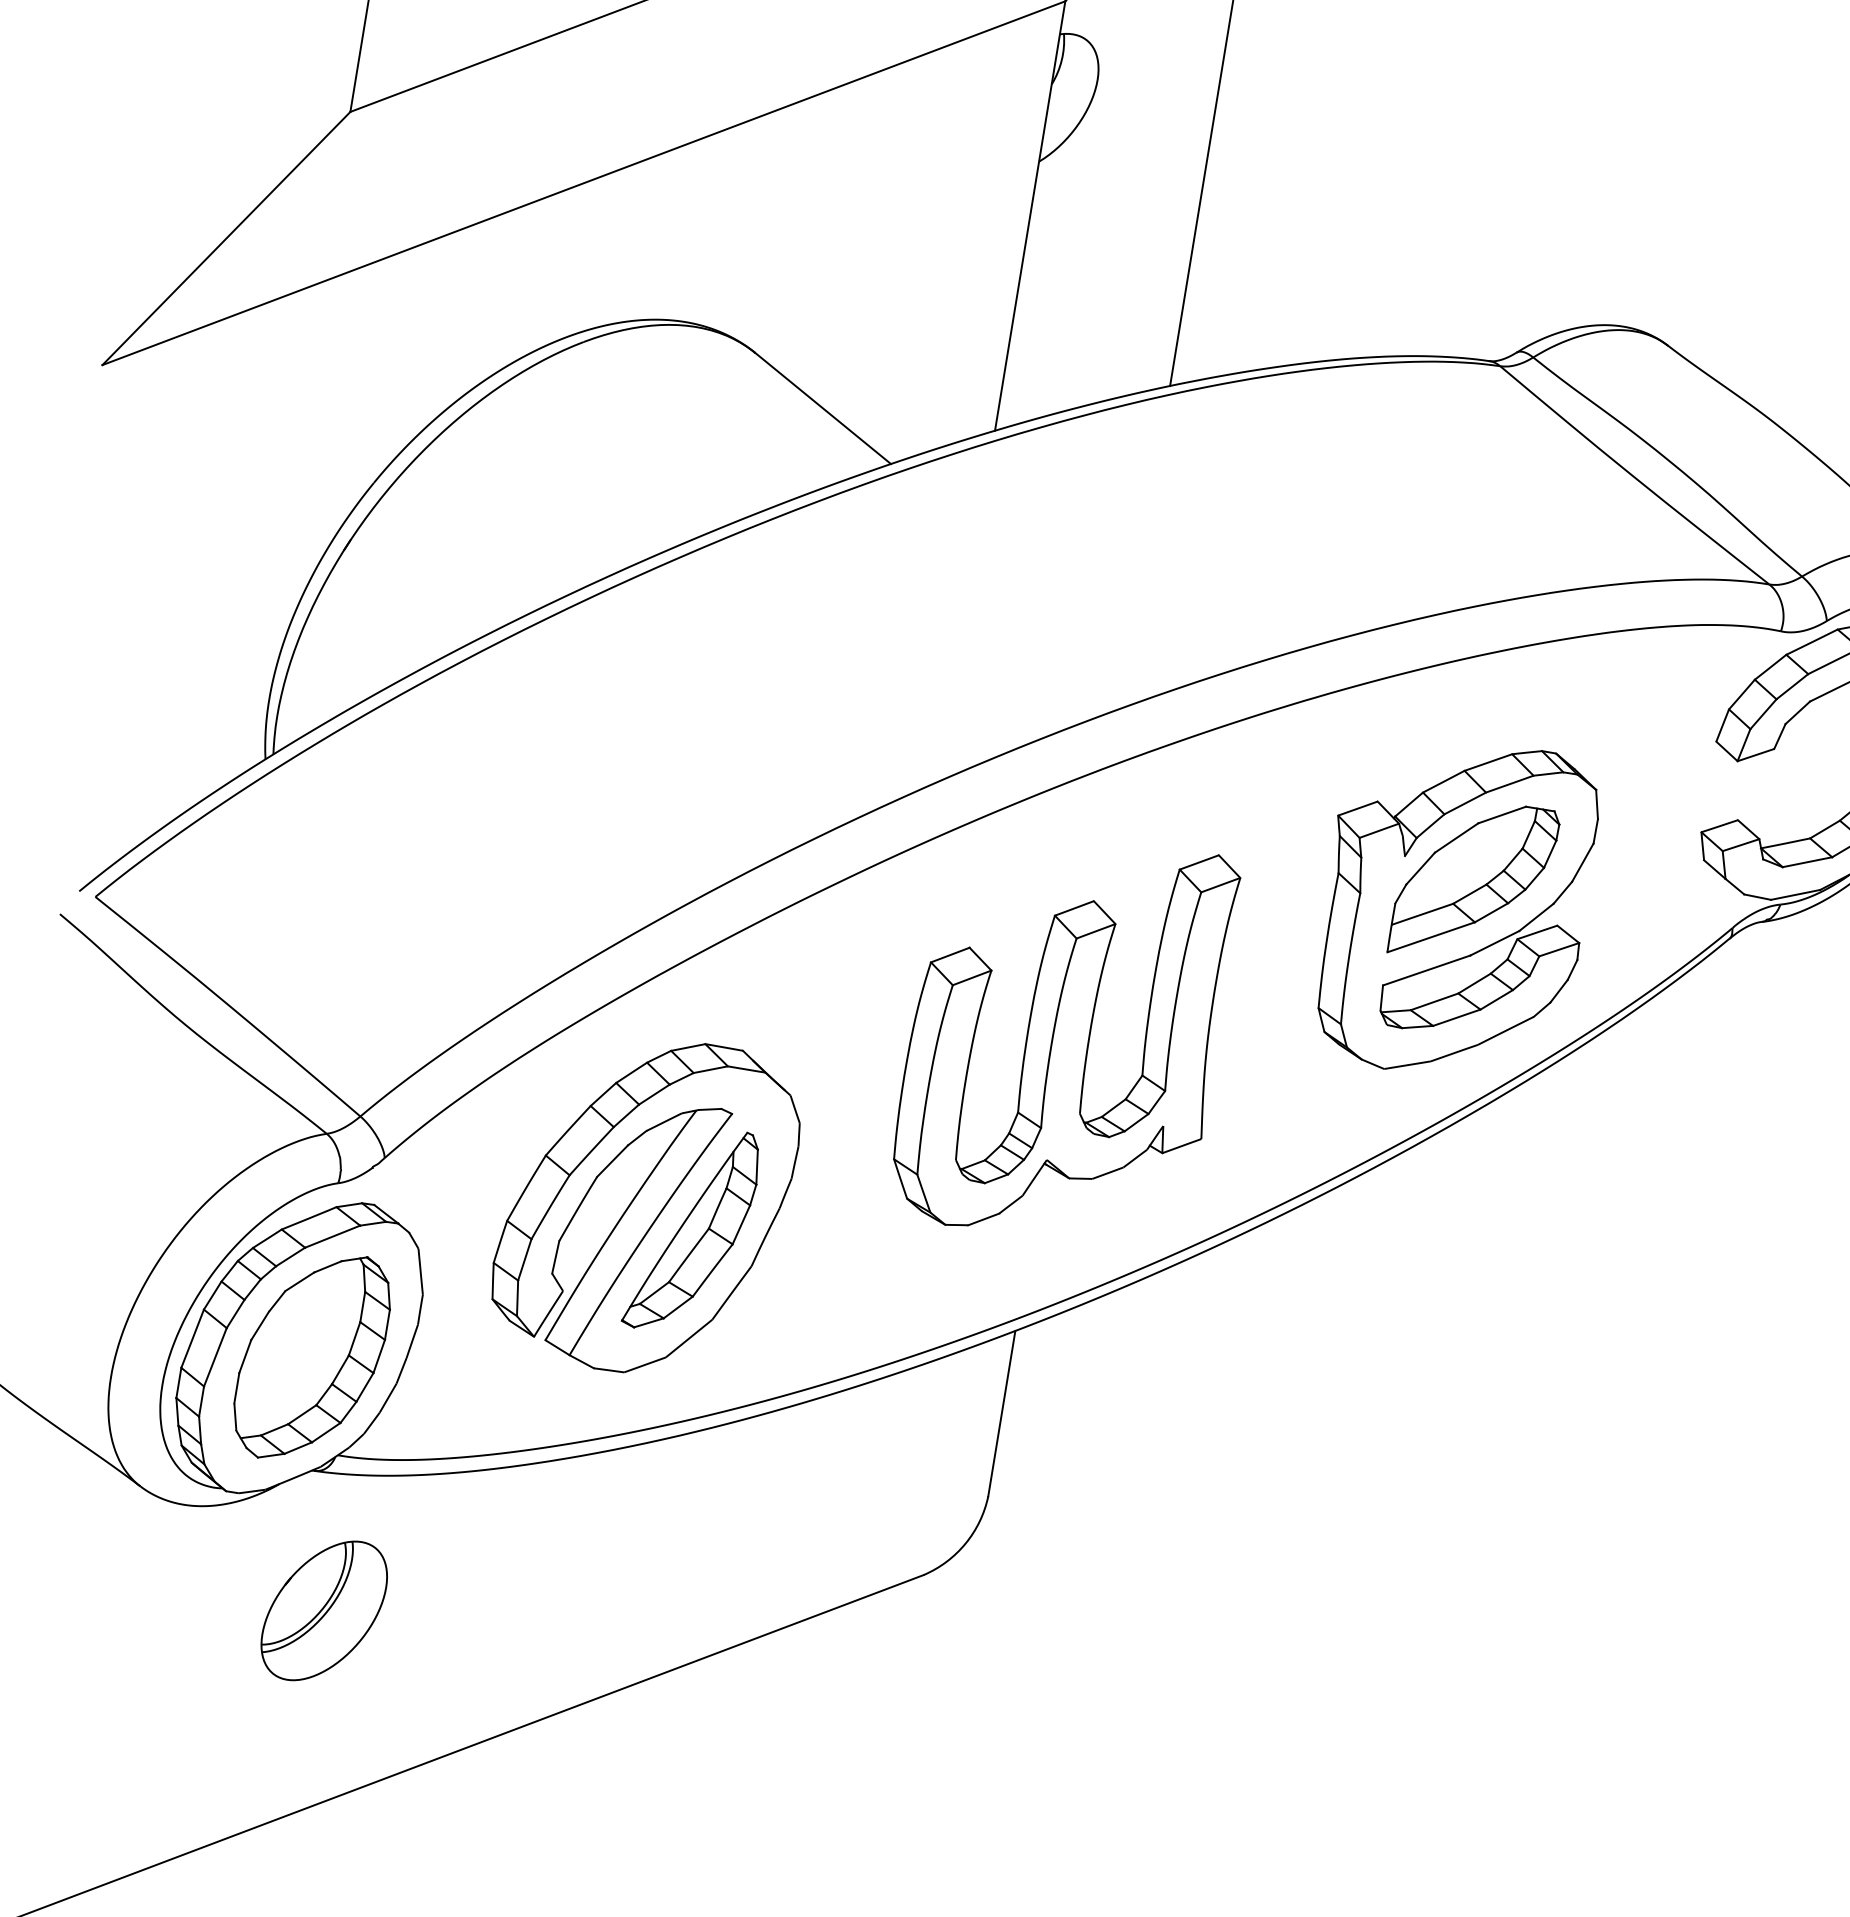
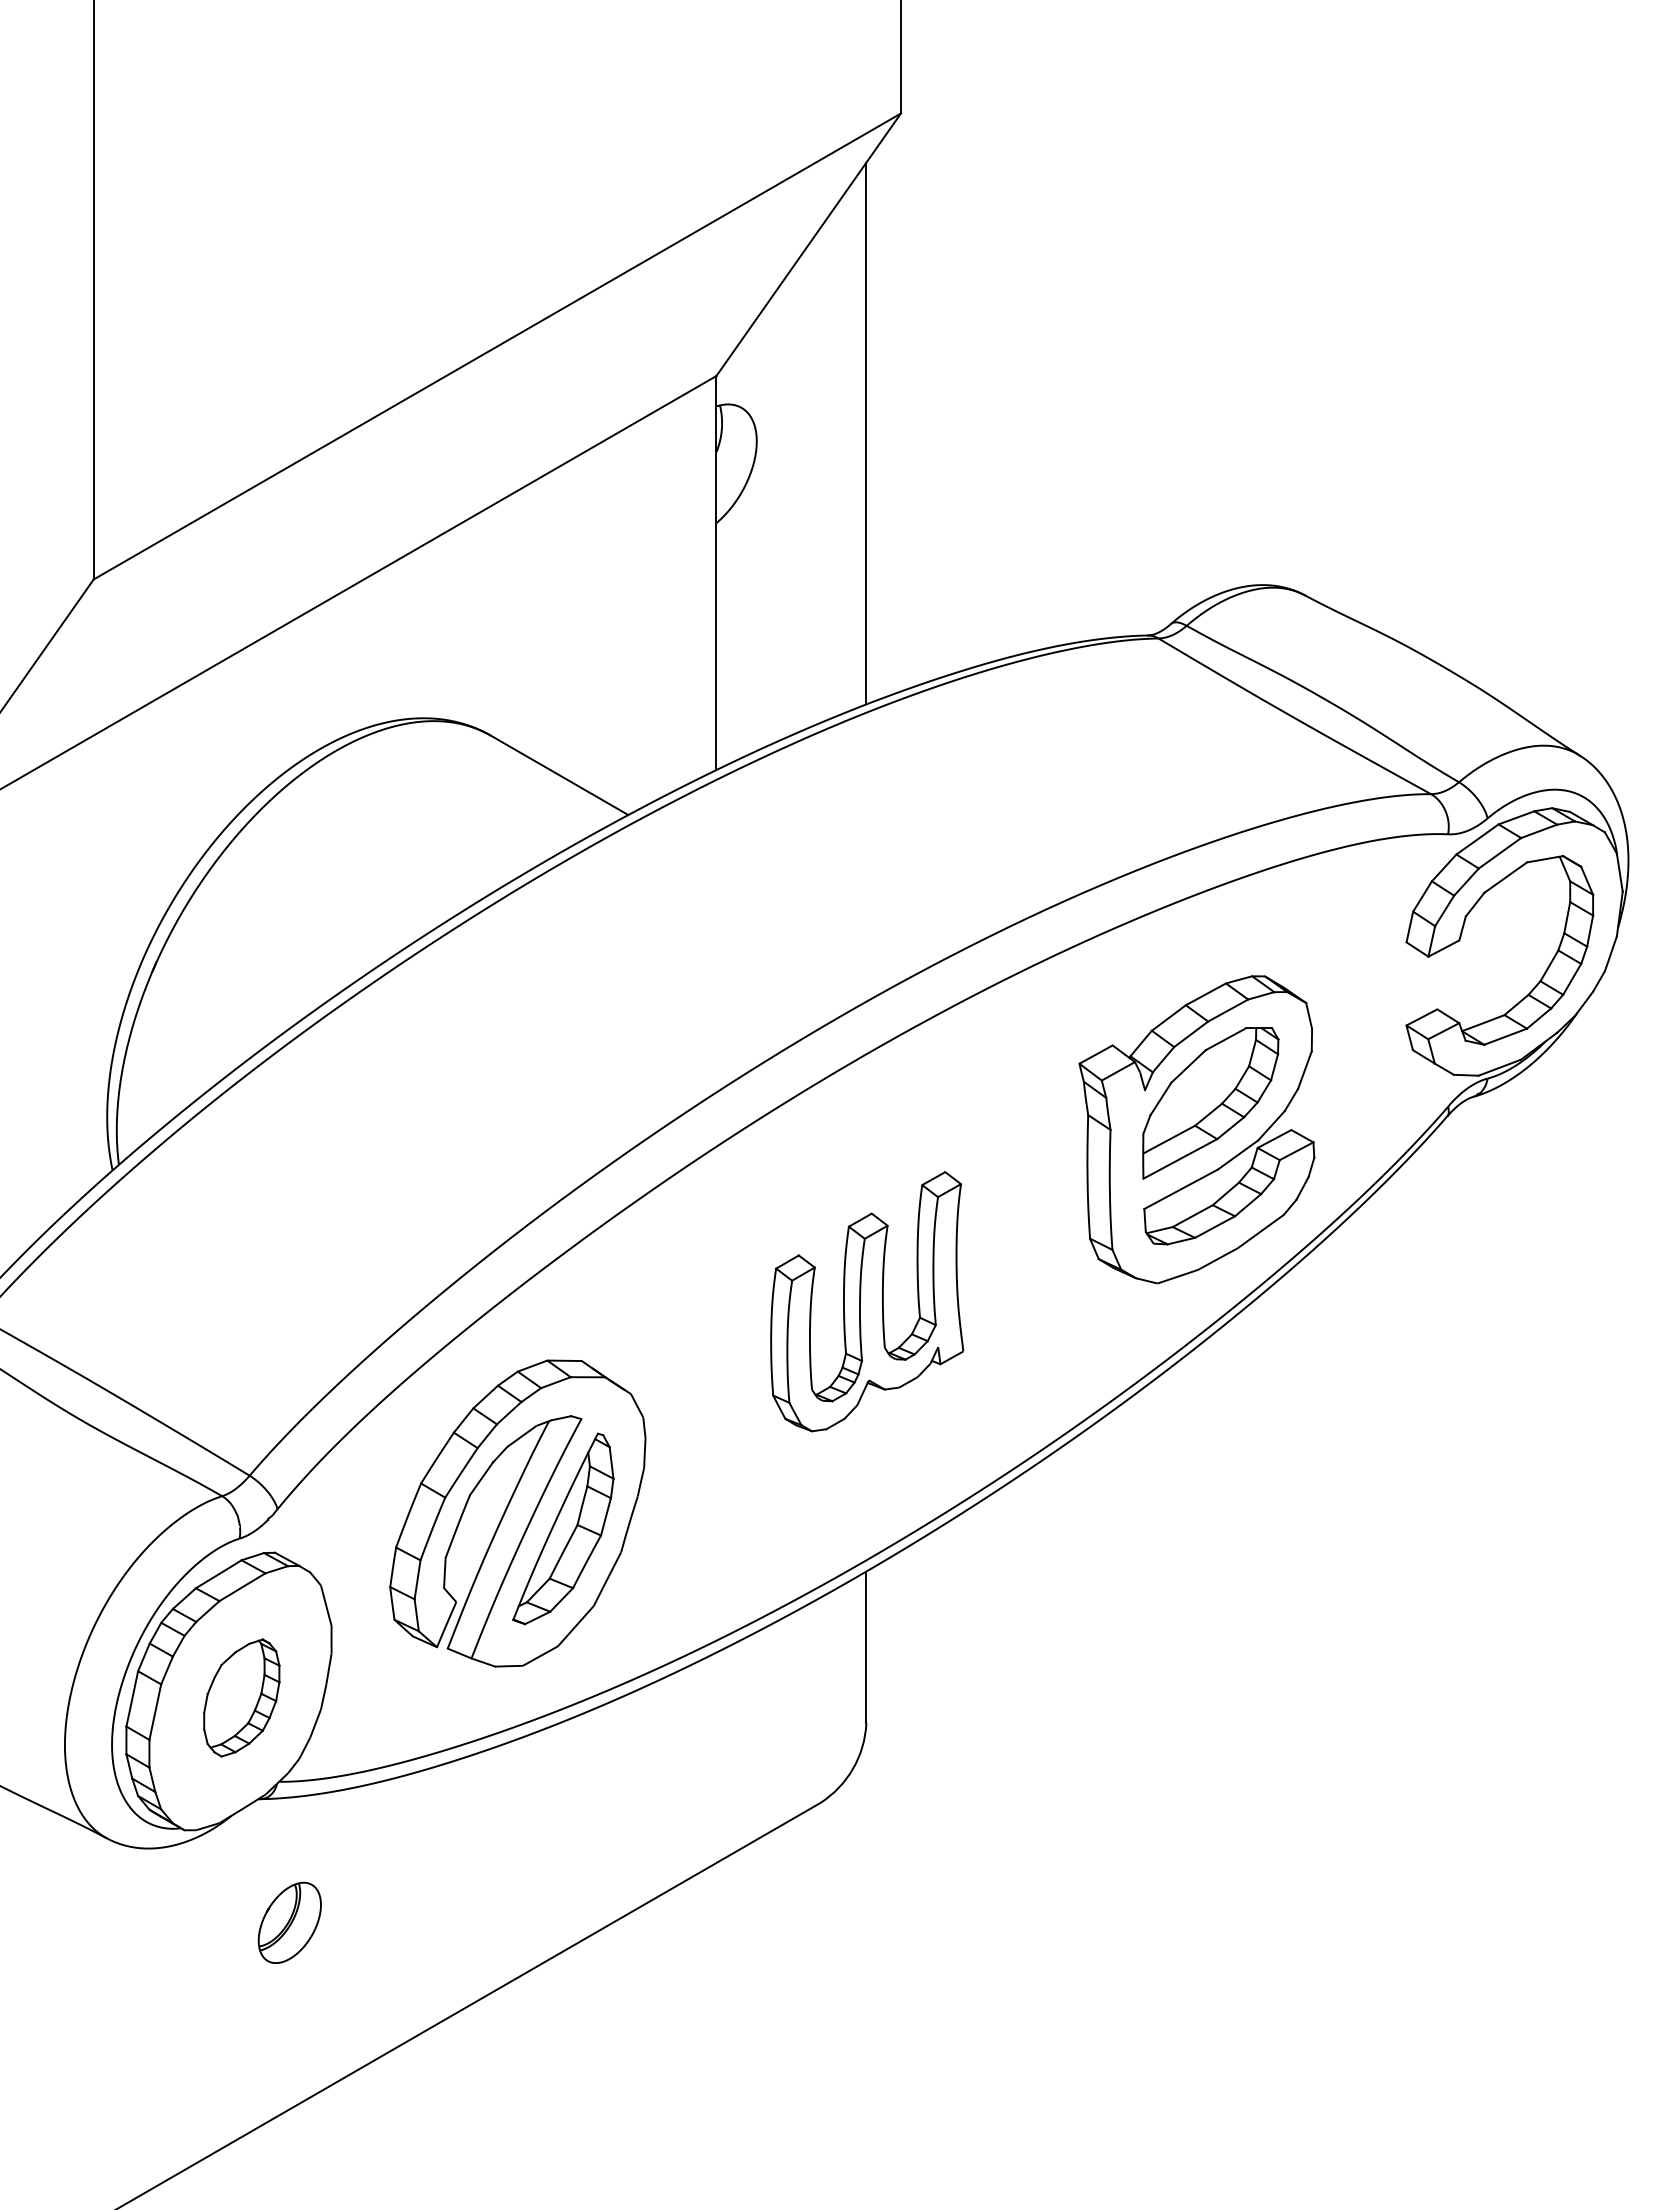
part: (1064, 1036) -> (867, 1301), size x0.7
part: (311, 1356) -> (241, 1697), size x0.6
part: (324, 1610) -> (289, 1922), size x0.6

